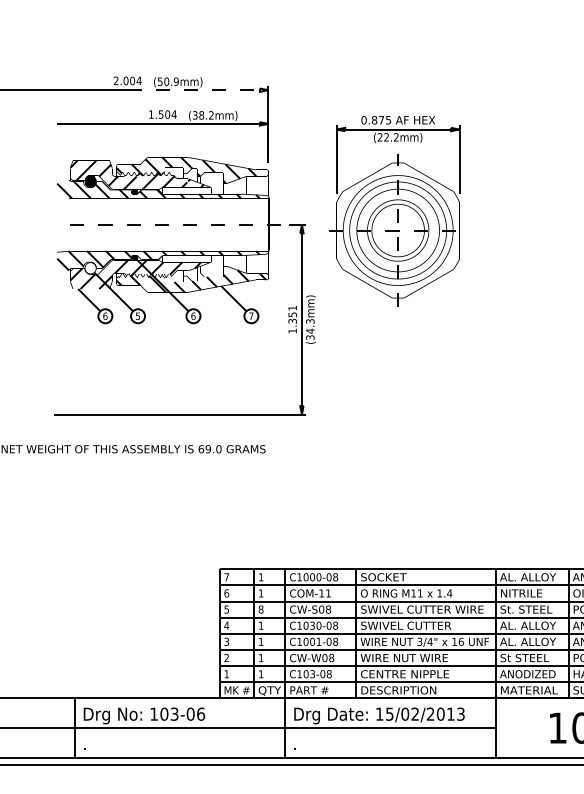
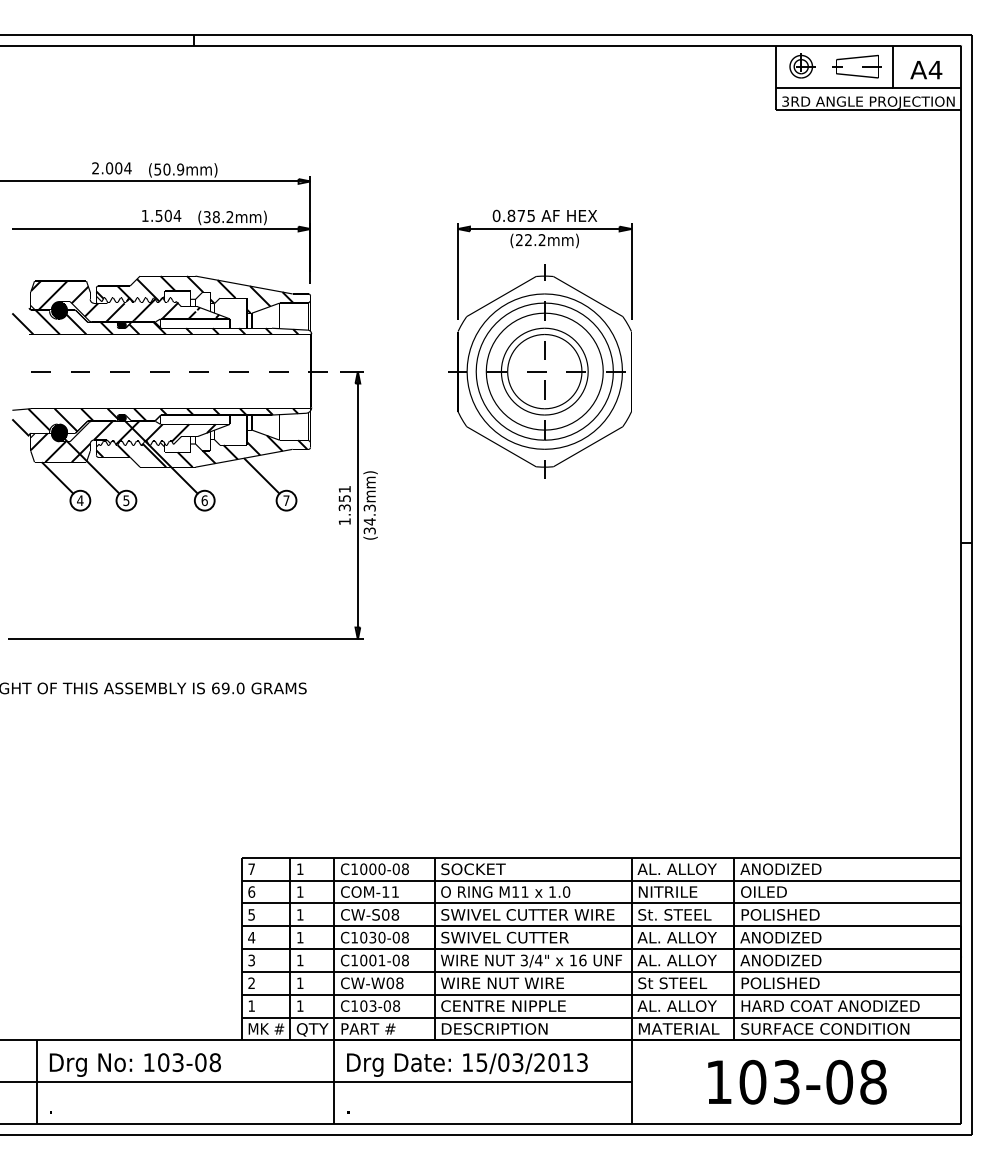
line: (198, 90) -> (211, 181), dashed -> solid
part: (395, 210) -> (540, 343), moved
hatch: (90, 267) -> (59, 432), added
text: (105, 316) -> (80, 500), 6 -> 4
text: (449, 593) -> (566, 891), 1.4 -> 1.0
text: (260, 609) -> (299, 914), 8 -> 1
text: (528, 673) -> (677, 1005), ANODIZED -> AL. ALLOY
text: (201, 714) -> (215, 1062), 103-06 -> 103-08
text: (414, 714) -> (517, 1062), 15/02/2013 -> 15/03/2013

